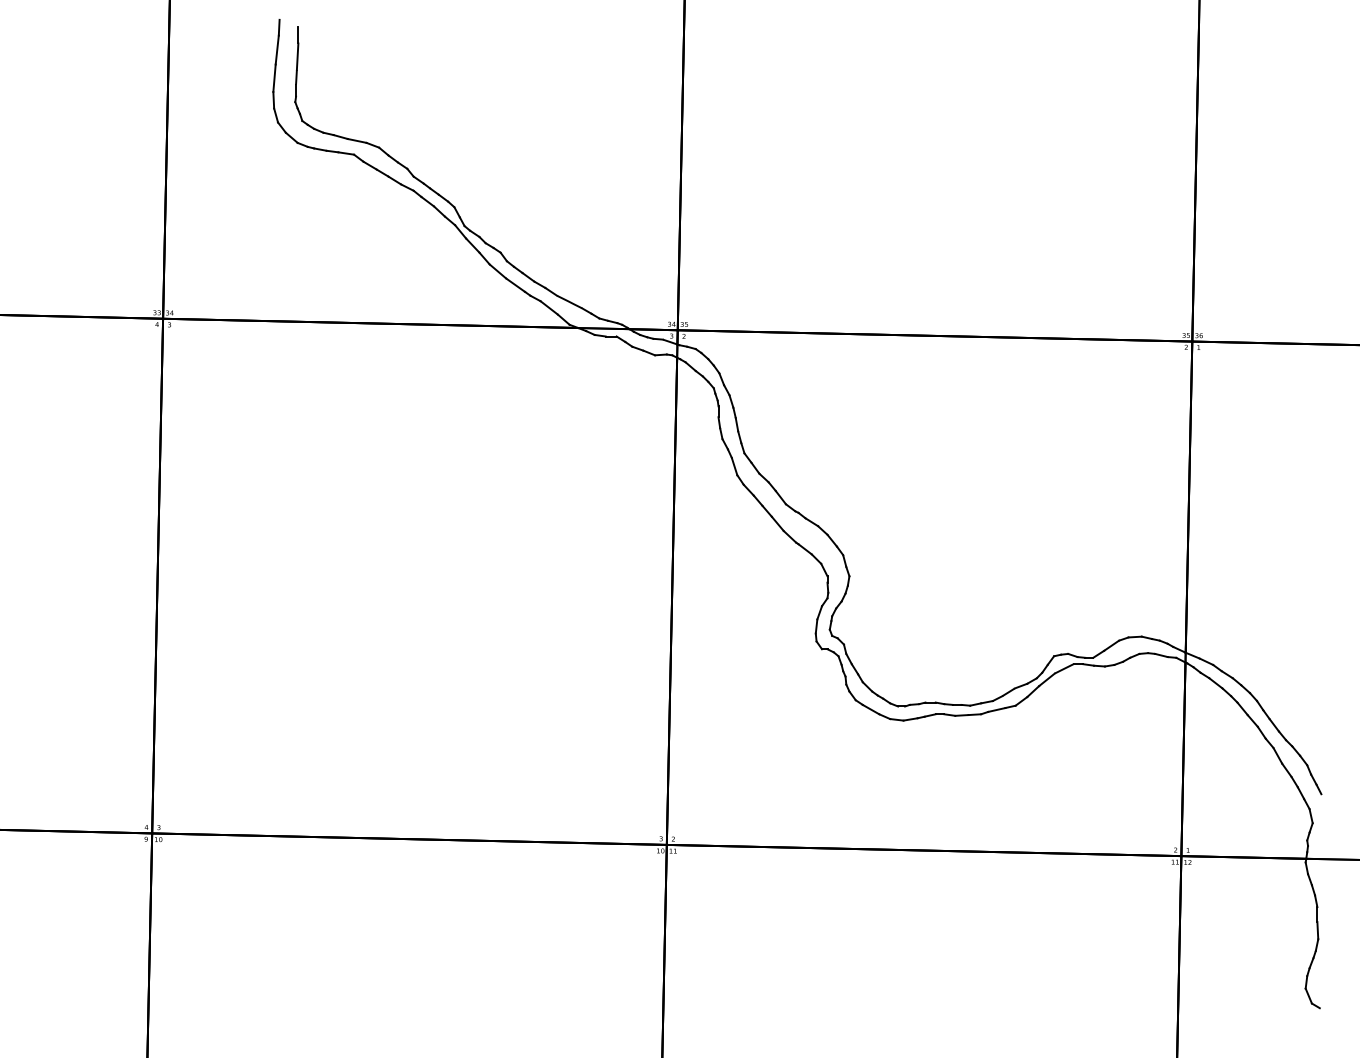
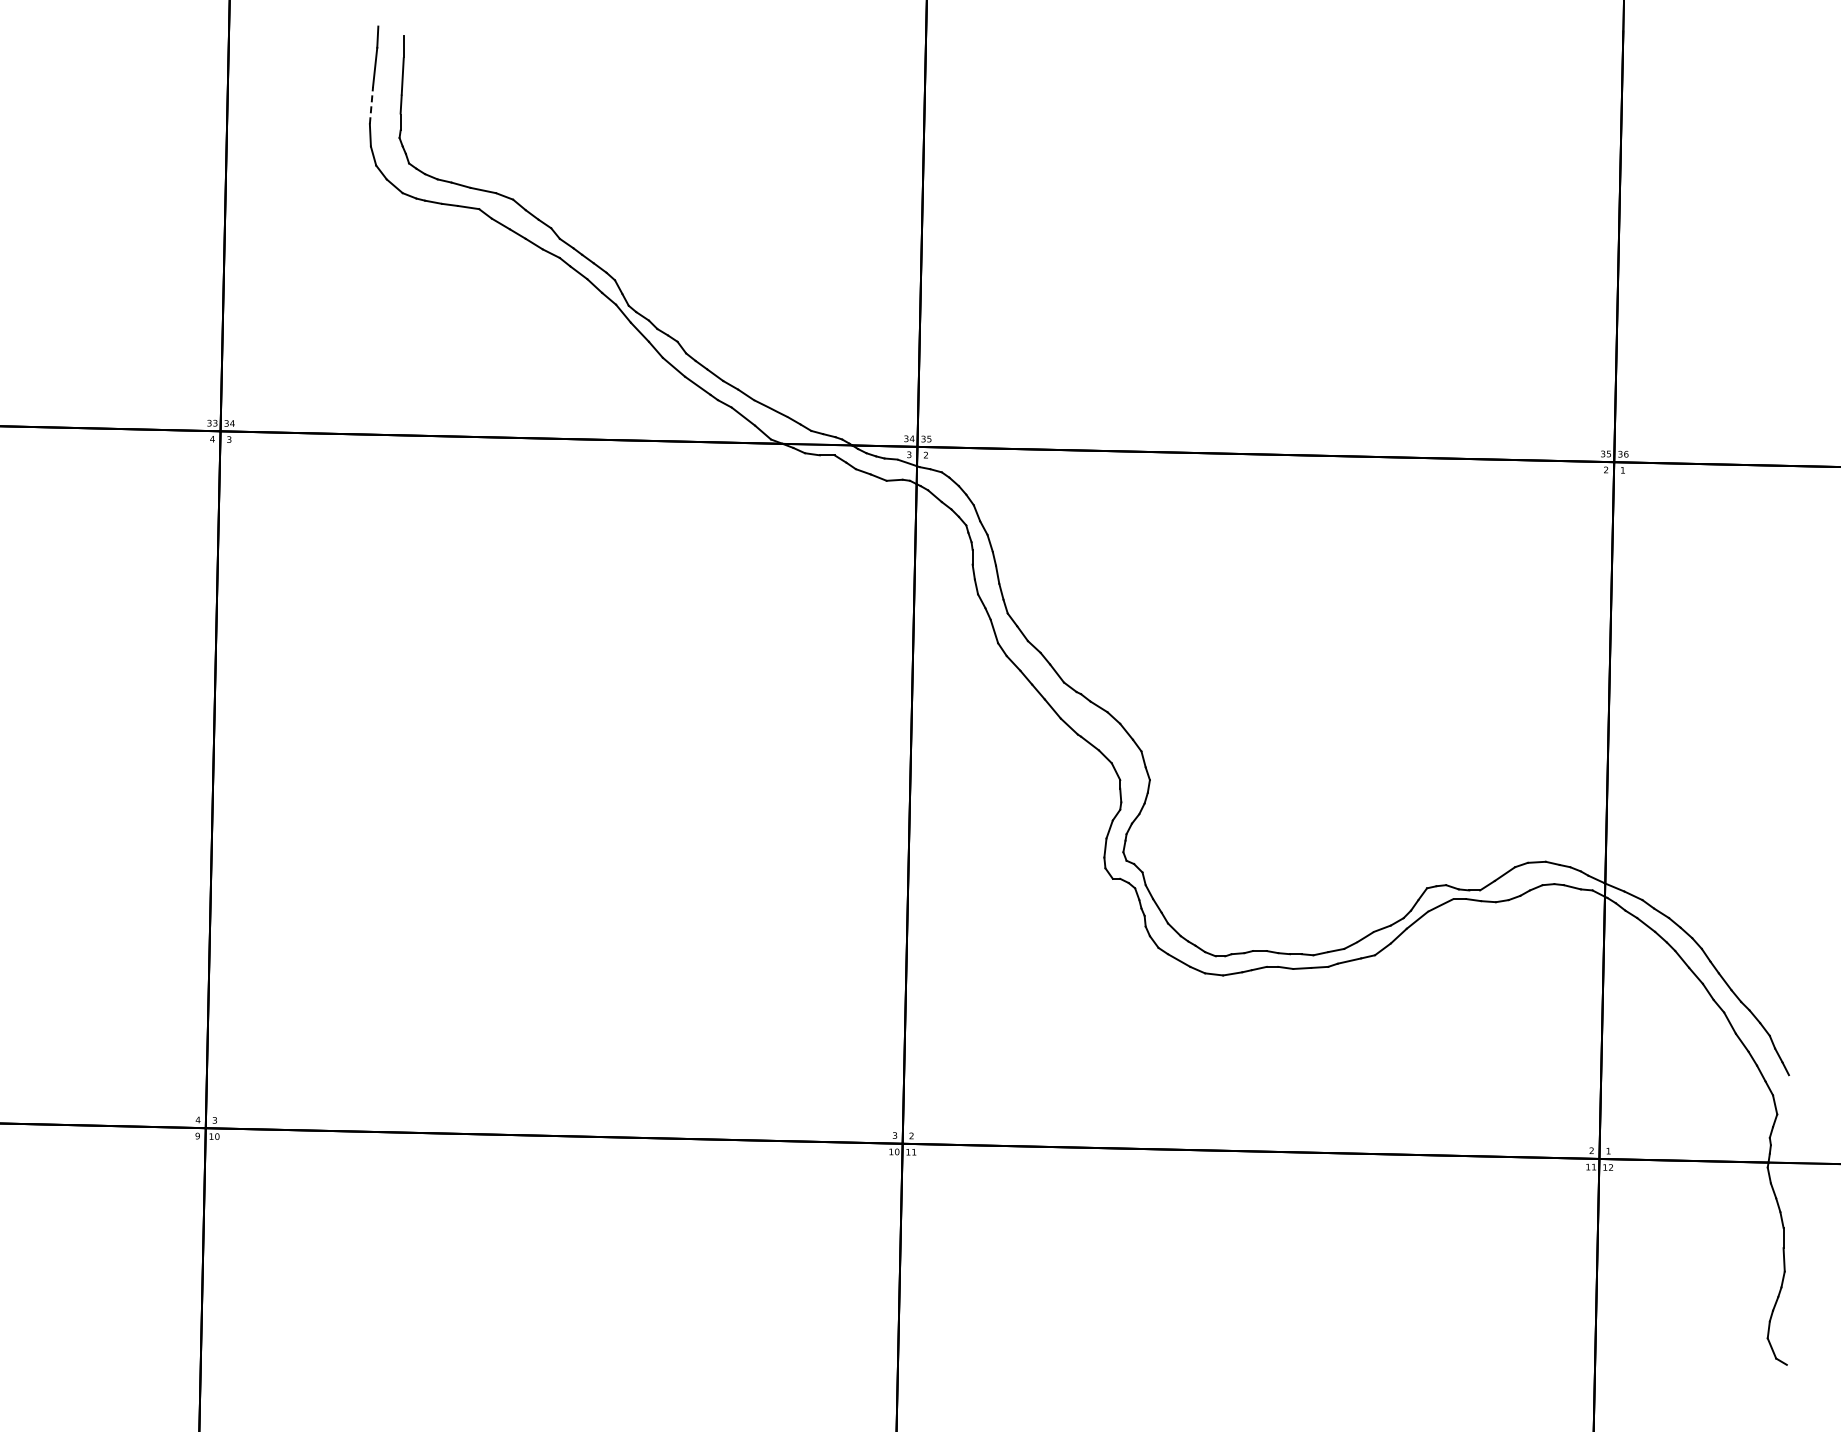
line: (274, 78) -> (371, 105), solid -> dashed

